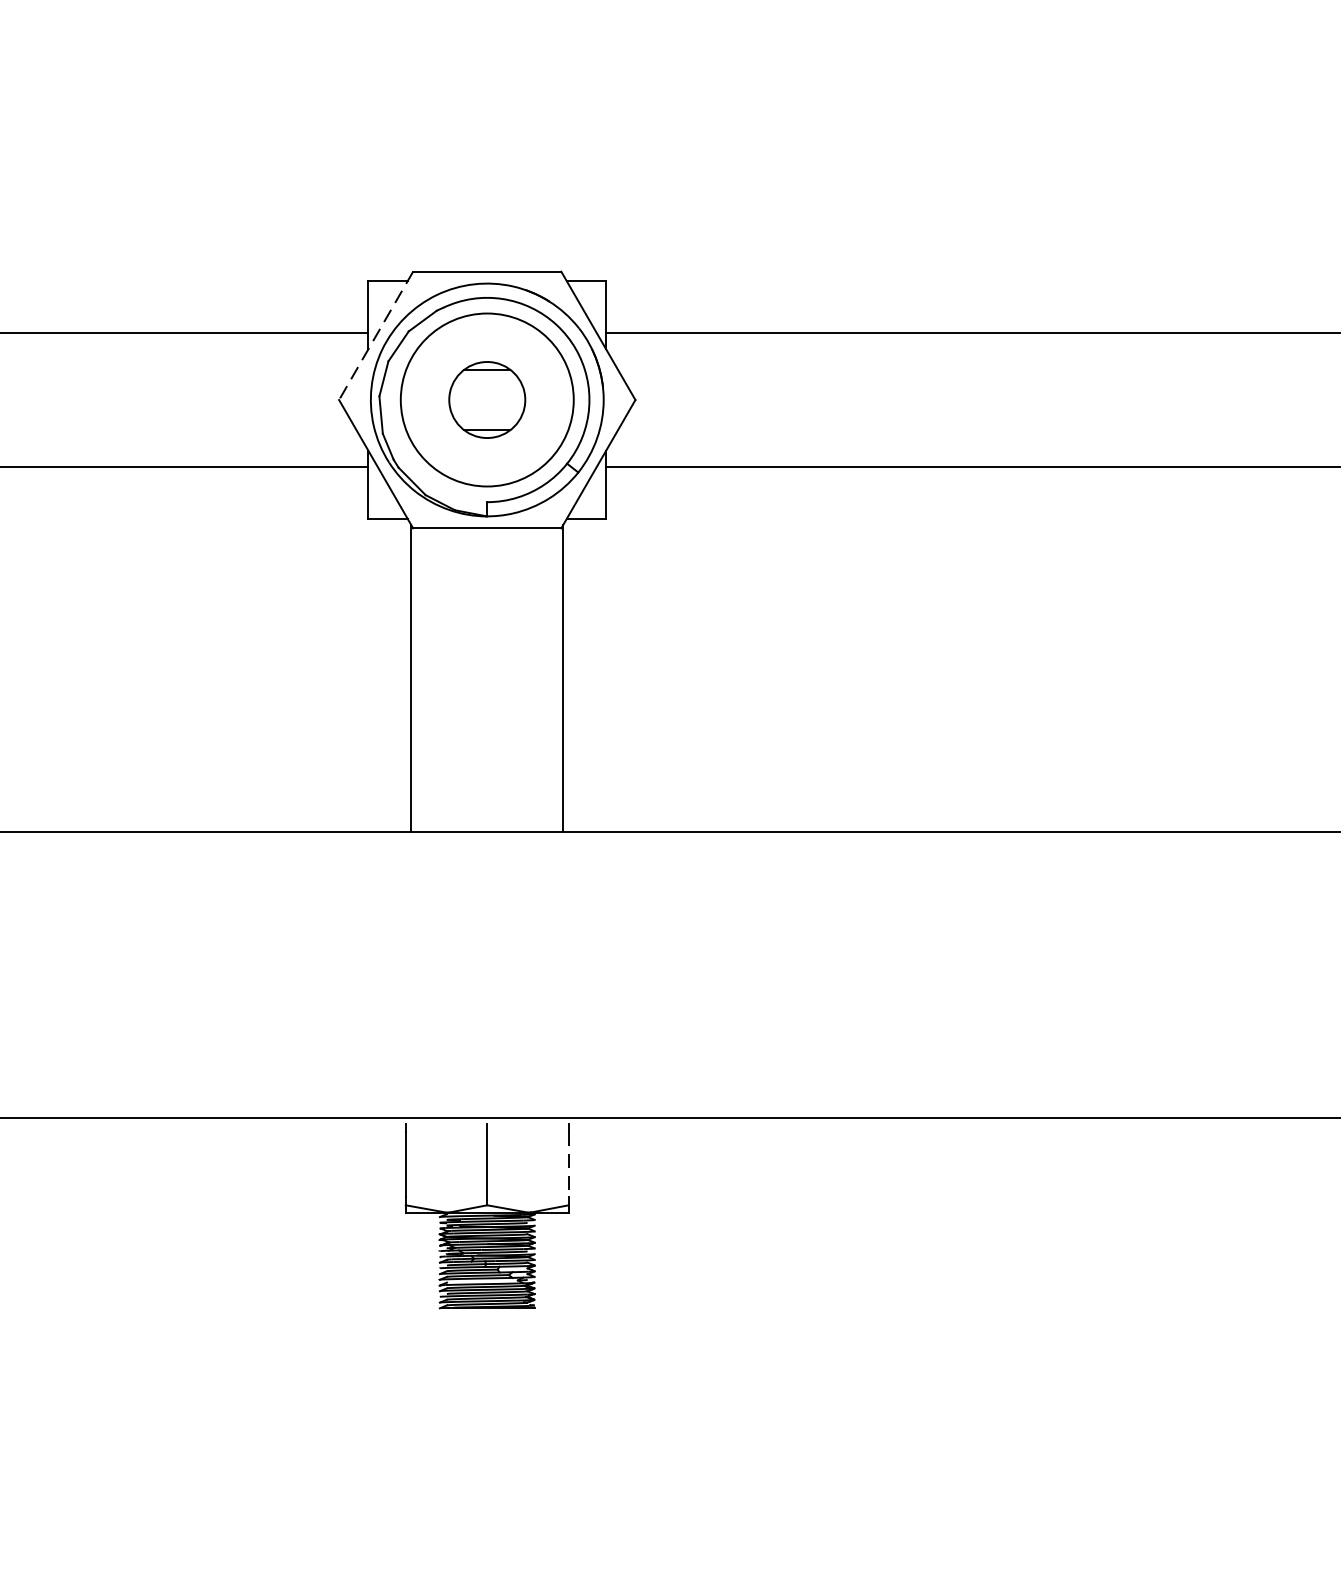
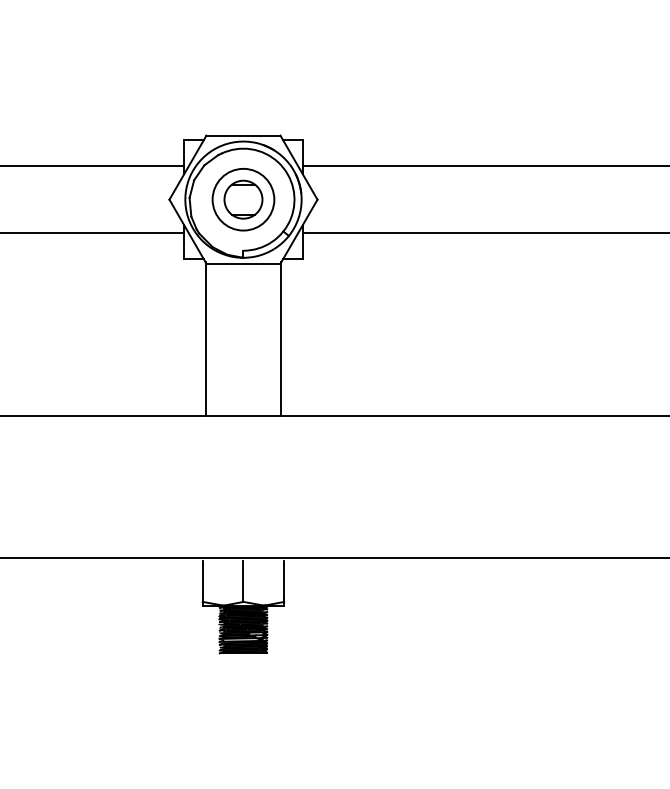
line: (375, 335) -> (187, 167), dashed -> solid
circle: (487, 399) -> (243, 199), size x0.71
line: (569, 1166) -> (284, 582), dashed -> solid

